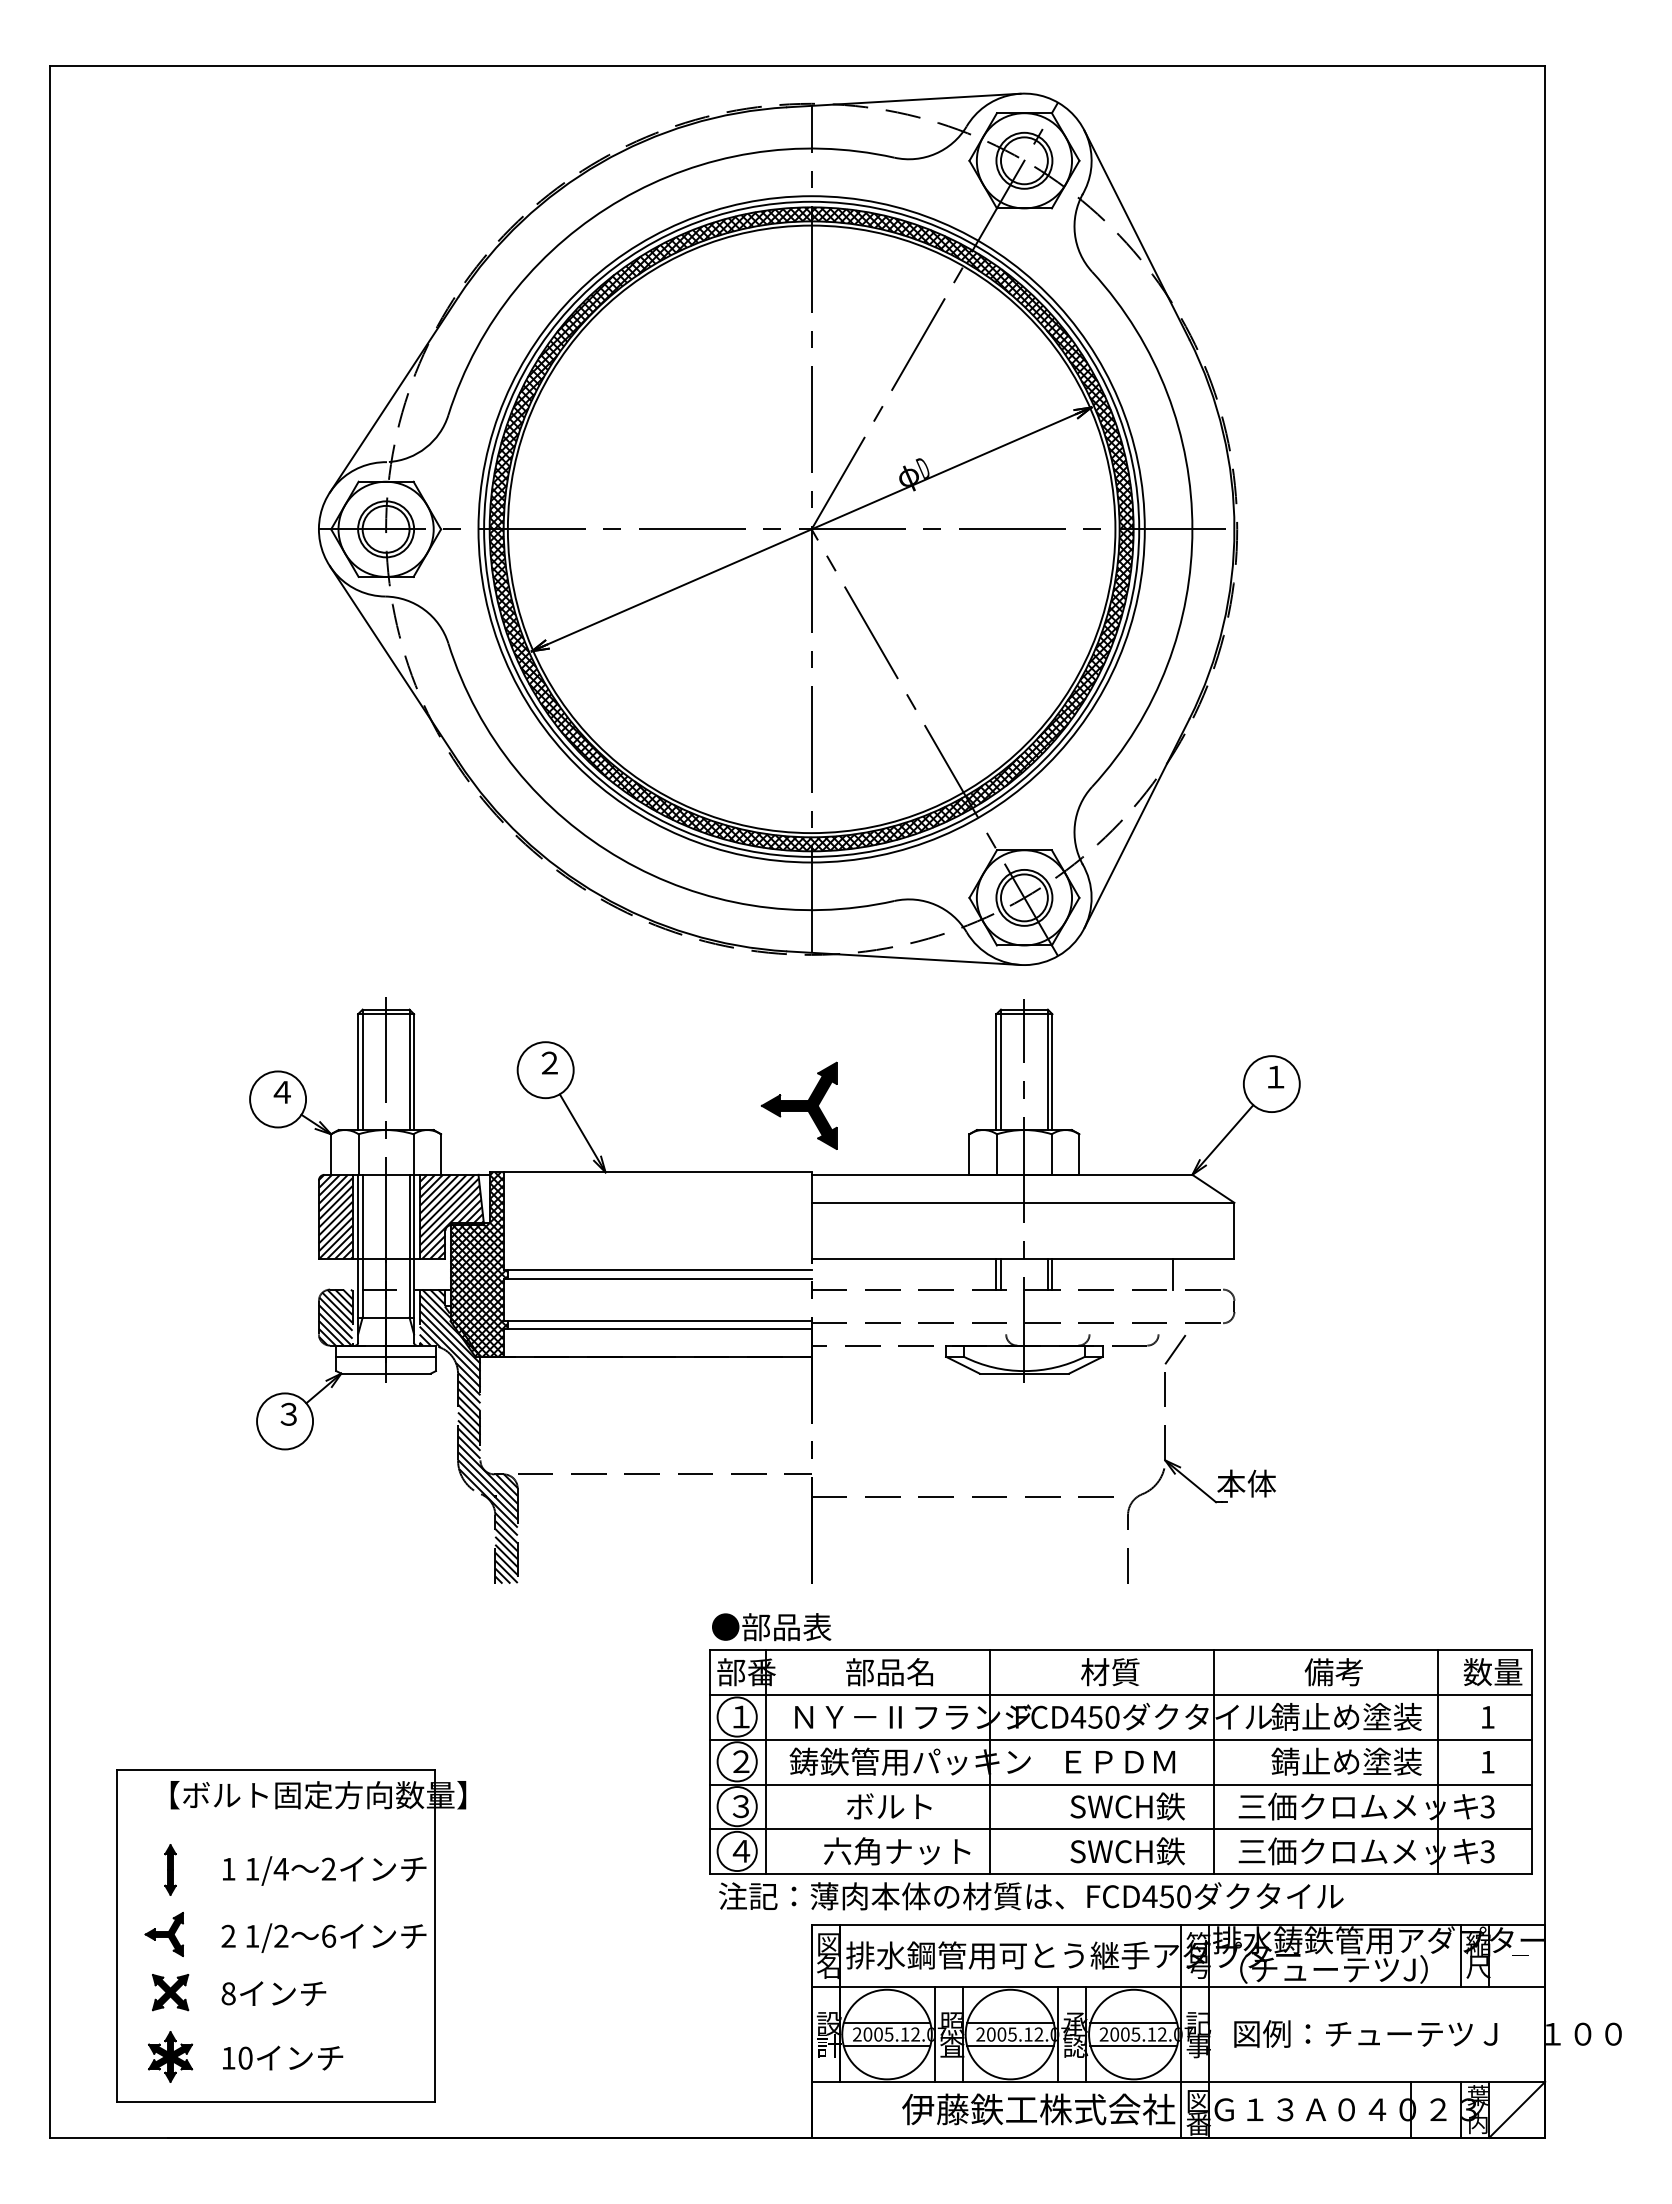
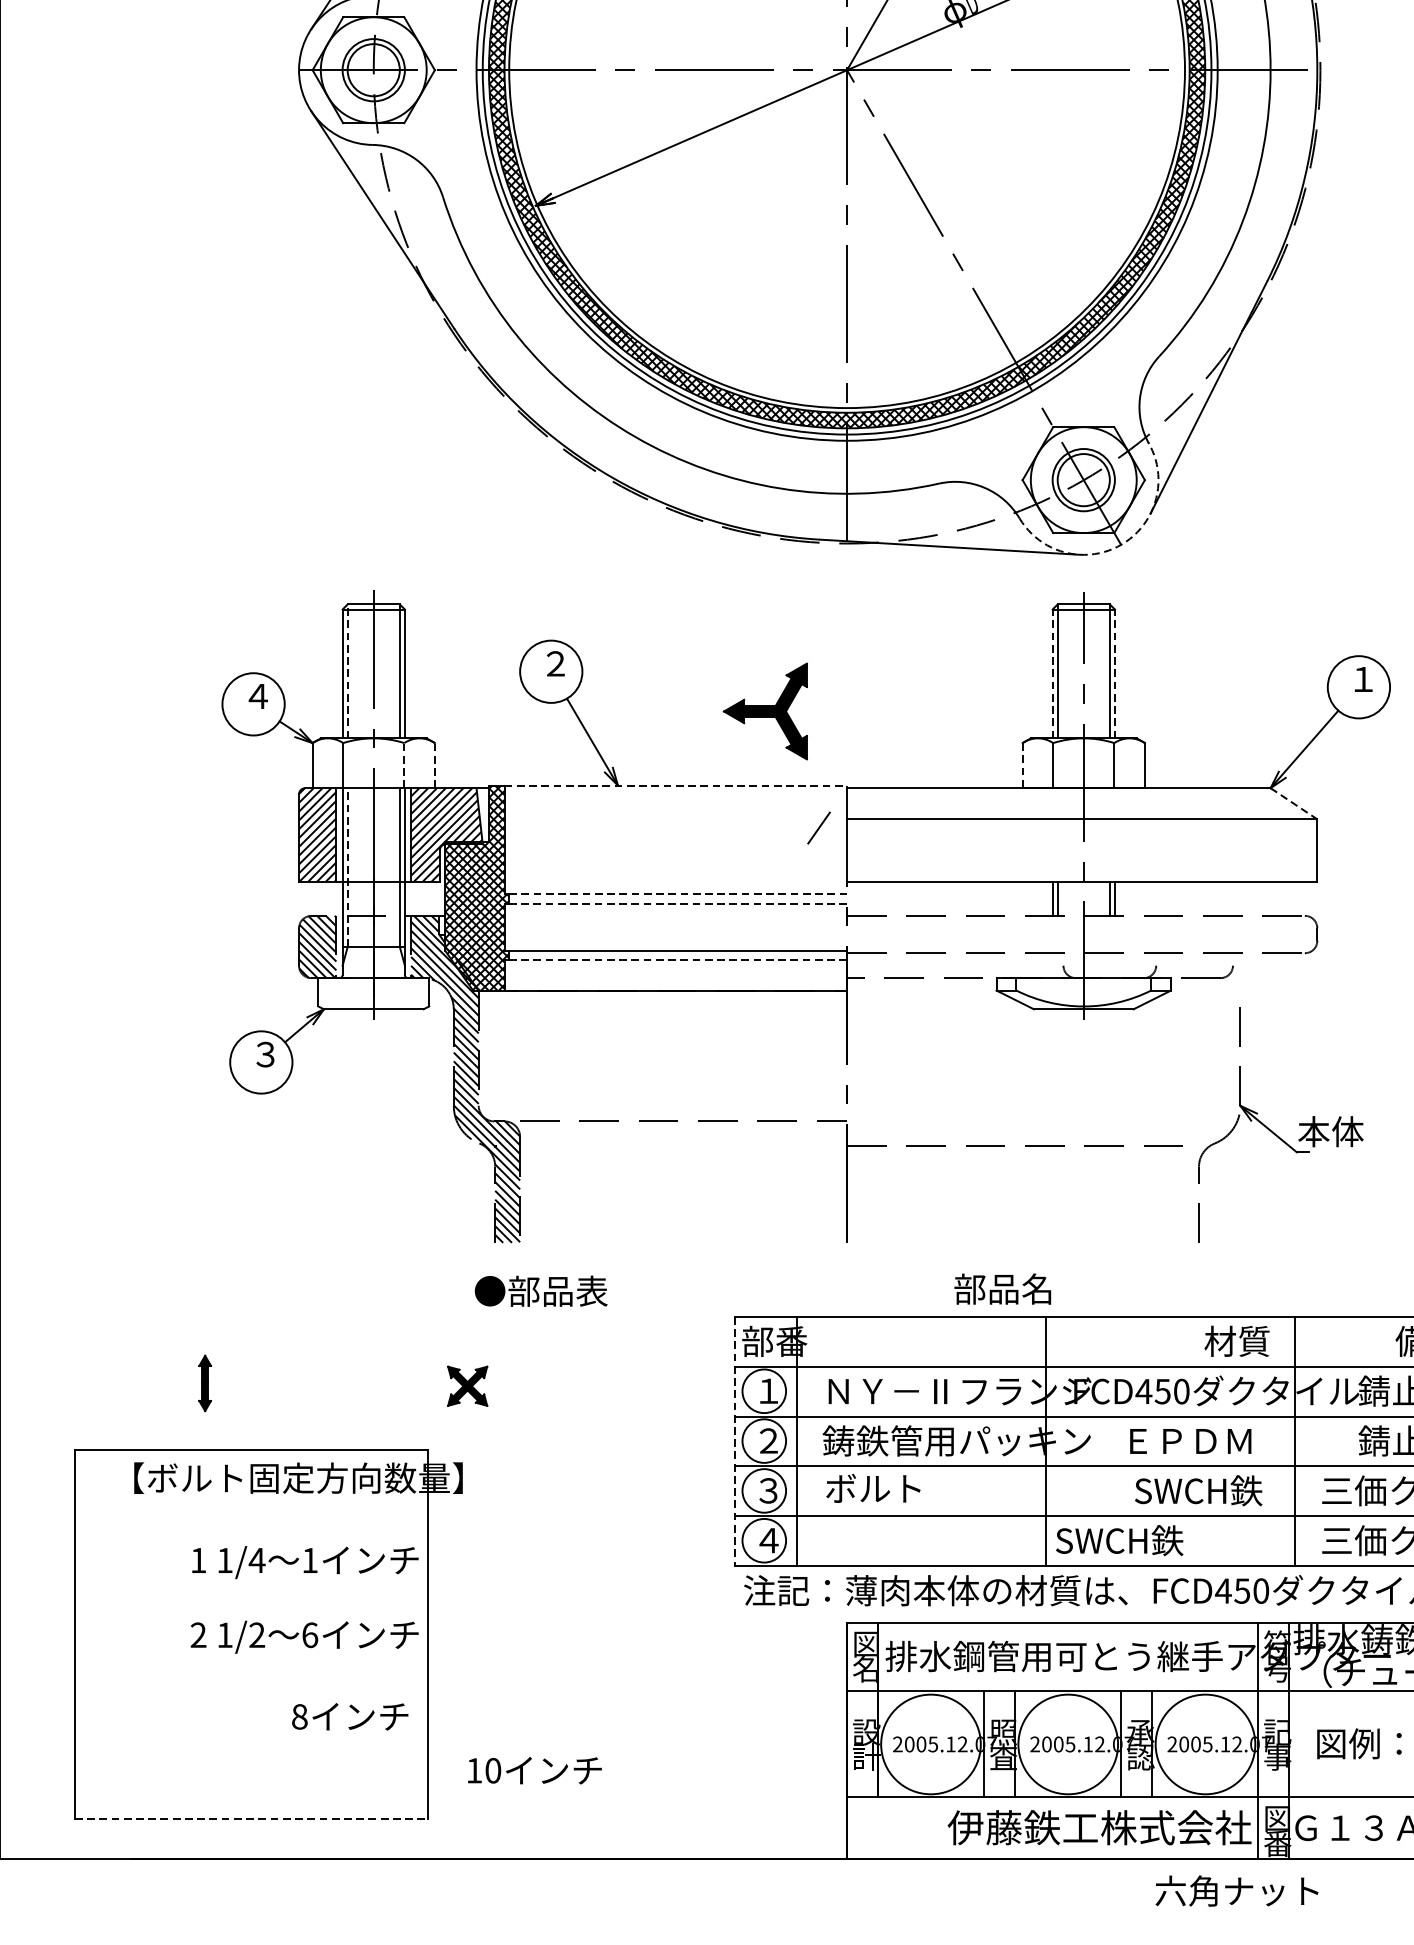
arc: (1058, 955) -> (1121, 544), solid -> dashed
line: (362, 1069) -> (347, 671), solid -> dashed
line: (996, 1072) -> (1052, 674), solid -> dashed
line: (1052, 1072) -> (1114, 674), solid -> dashed
part: (798, 1105) -> (764, 711), moved
line: (413, 1154) -> (404, 765), solid -> dashed
line: (441, 1154) -> (435, 765), solid -> dashed
line: (969, 1155) -> (1022, 766), solid -> dashed
line: (657, 1172) -> (675, 785), solid -> dashed
line: (1213, 1189) -> (1294, 804), solid -> dashed
line: (362, 1245) -> (347, 866), solid -> dashed
line: (659, 1270) -> (677, 894), solid -> dashed
line: (1172, 1273) -> (1248, 897), removed
line: (659, 1278) -> (677, 903), solid -> dashed
line: (659, 1329) -> (677, 960), solid -> dashed
line: (1175, 1349) -> (819, 827), moved
line: (385, 1356) -> (373, 990), removed
text: (771, 1627) -> (541, 1291), moved
text: (889, 1672) -> (1002, 1289), moved
text: (1110, 1672) -> (1237, 1341), moved
line: (710, 1762) -> (734, 1441), solid -> dashed
text: (889, 1806) -> (873, 1488), moved
text: (897, 1851) -> (1237, 1891), moved
text: (1127, 1851) -> (1119, 1540), moved
text: (328, 1868) -> (309, 1559), 2 -> 1
part: (170, 1869) -> (205, 1382), moved
part: (163, 1934) -> (126, 1633), removed
part: (170, 1992) -> (467, 1386), moved
text: (273, 1993) -> (349, 1716), moved
line: (886, 2023) -> (930, 1732), removed
line: (1010, 2023) -> (1068, 1732), removed
line: (1133, 2023) -> (1205, 1732), removed
line: (886, 2045) -> (930, 1756), removed
line: (1010, 2045) -> (1068, 1756), removed
line: (1133, 2045) -> (1205, 1756), removed
part: (170, 2056) -> (133, 1768), removed
text: (283, 2057) -> (535, 1769), moved
line: (275, 2102) -> (250, 1820), solid -> dashed

